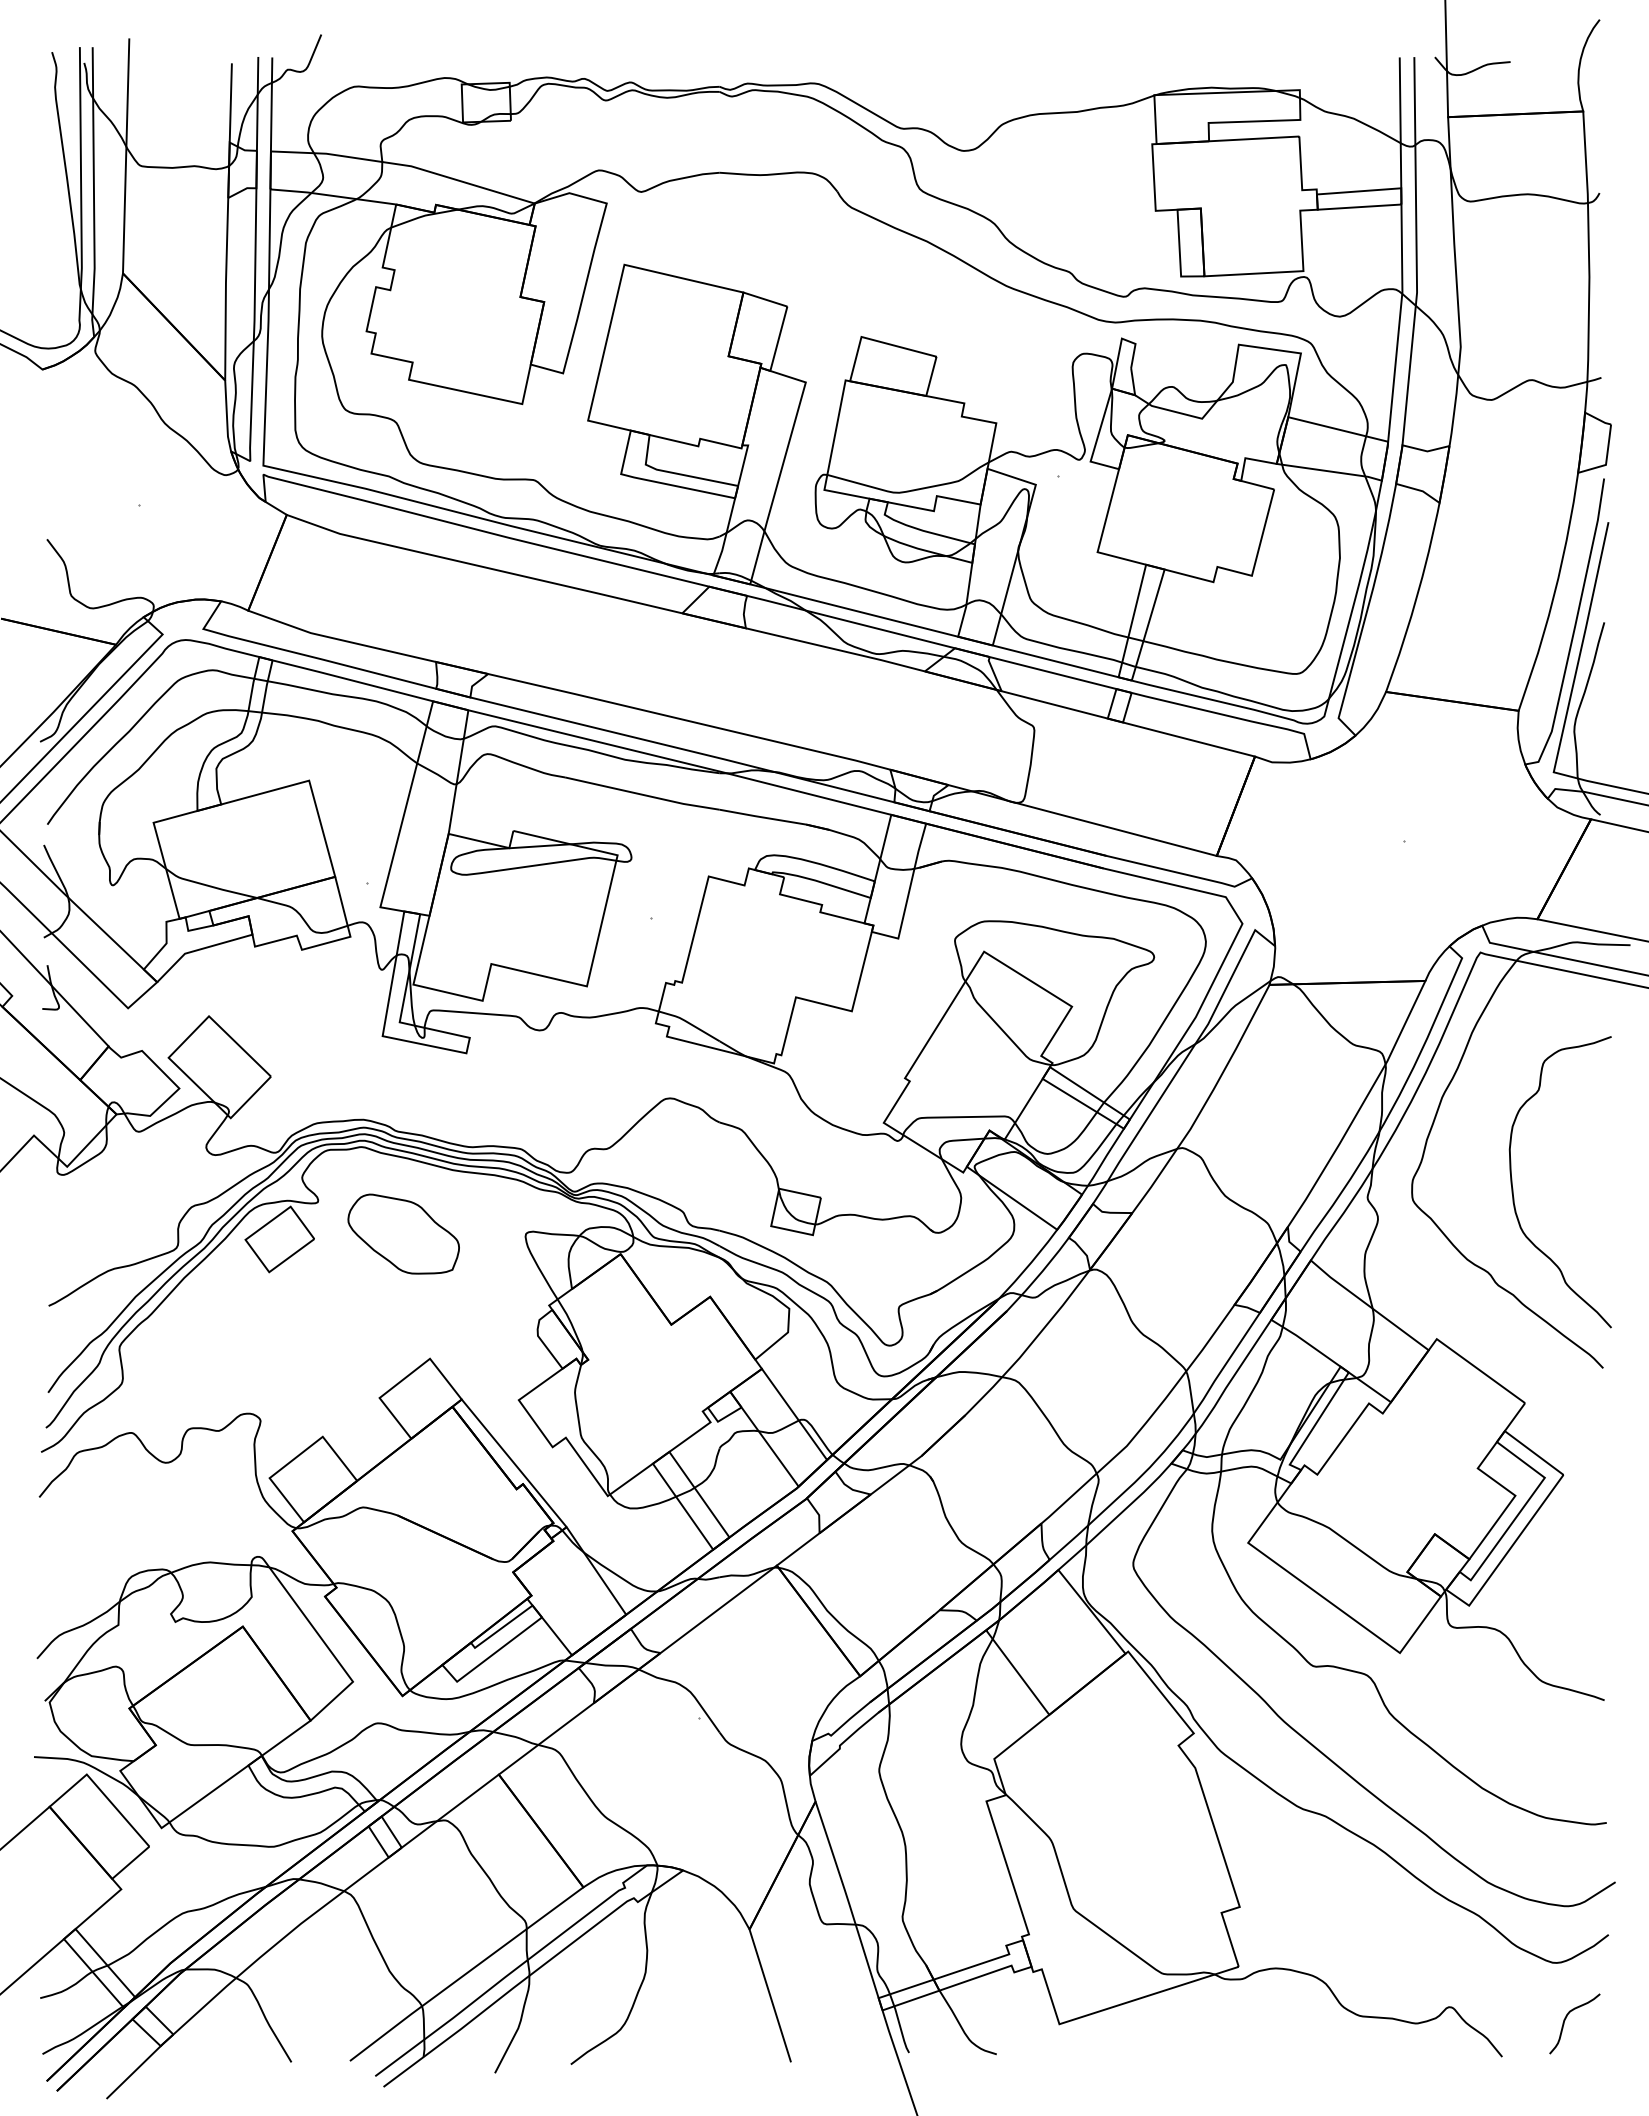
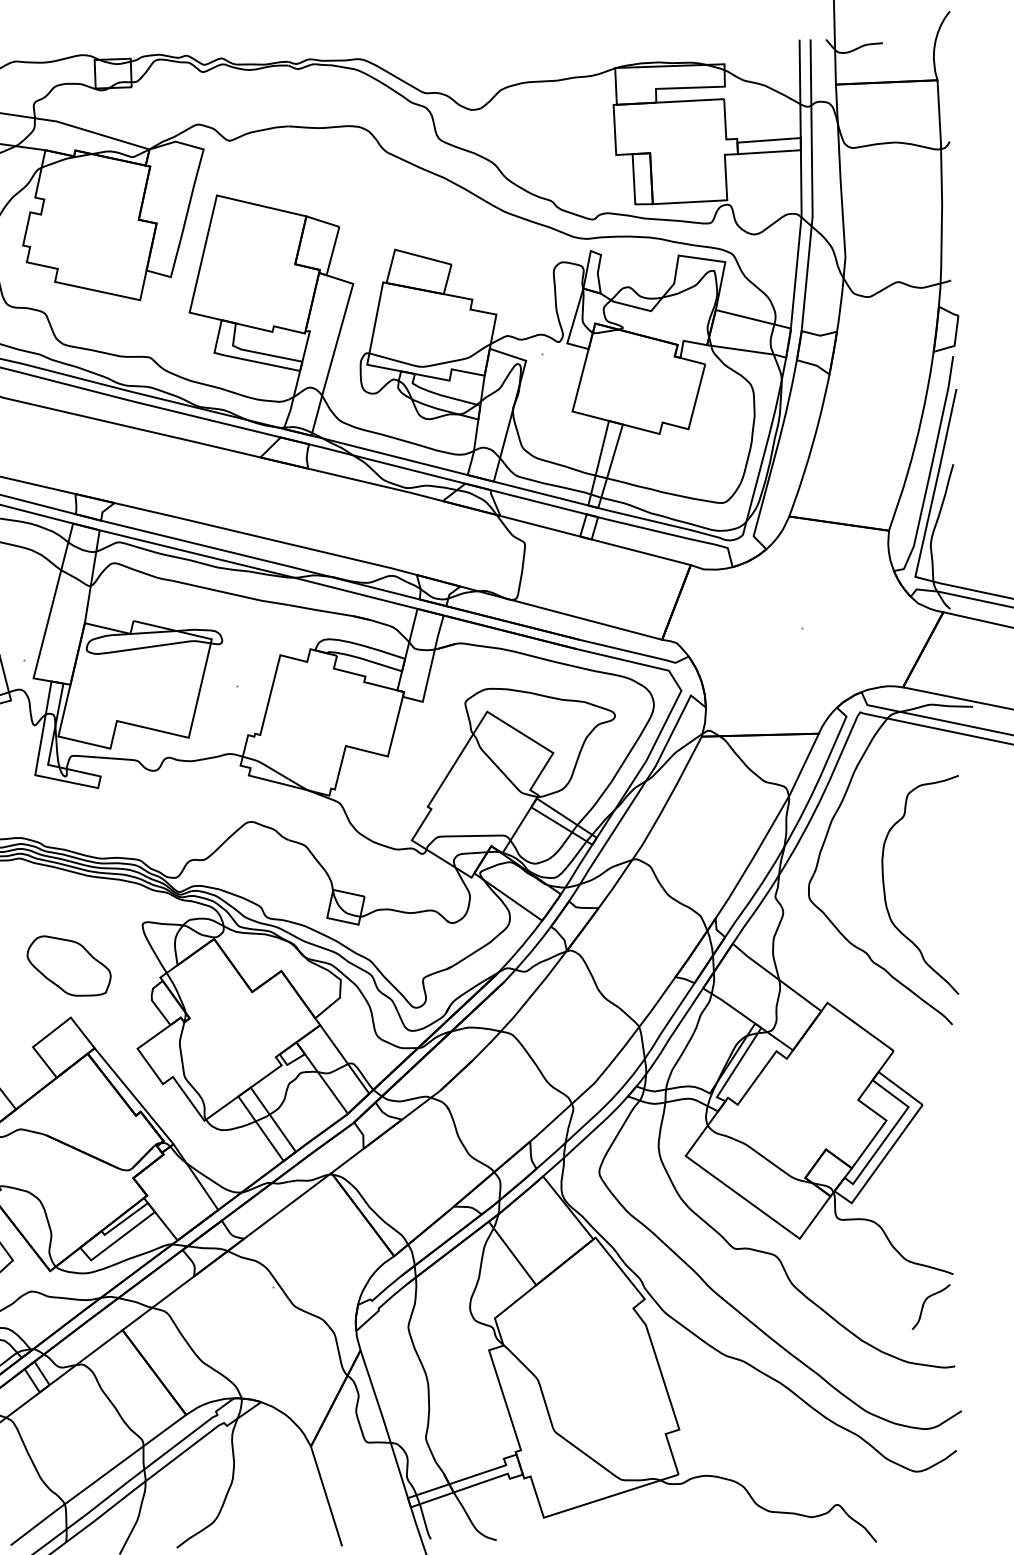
part: (403, 1233) -> (68, 965), moved
curve: (1566, 2018) -> (924, 1303), moved

